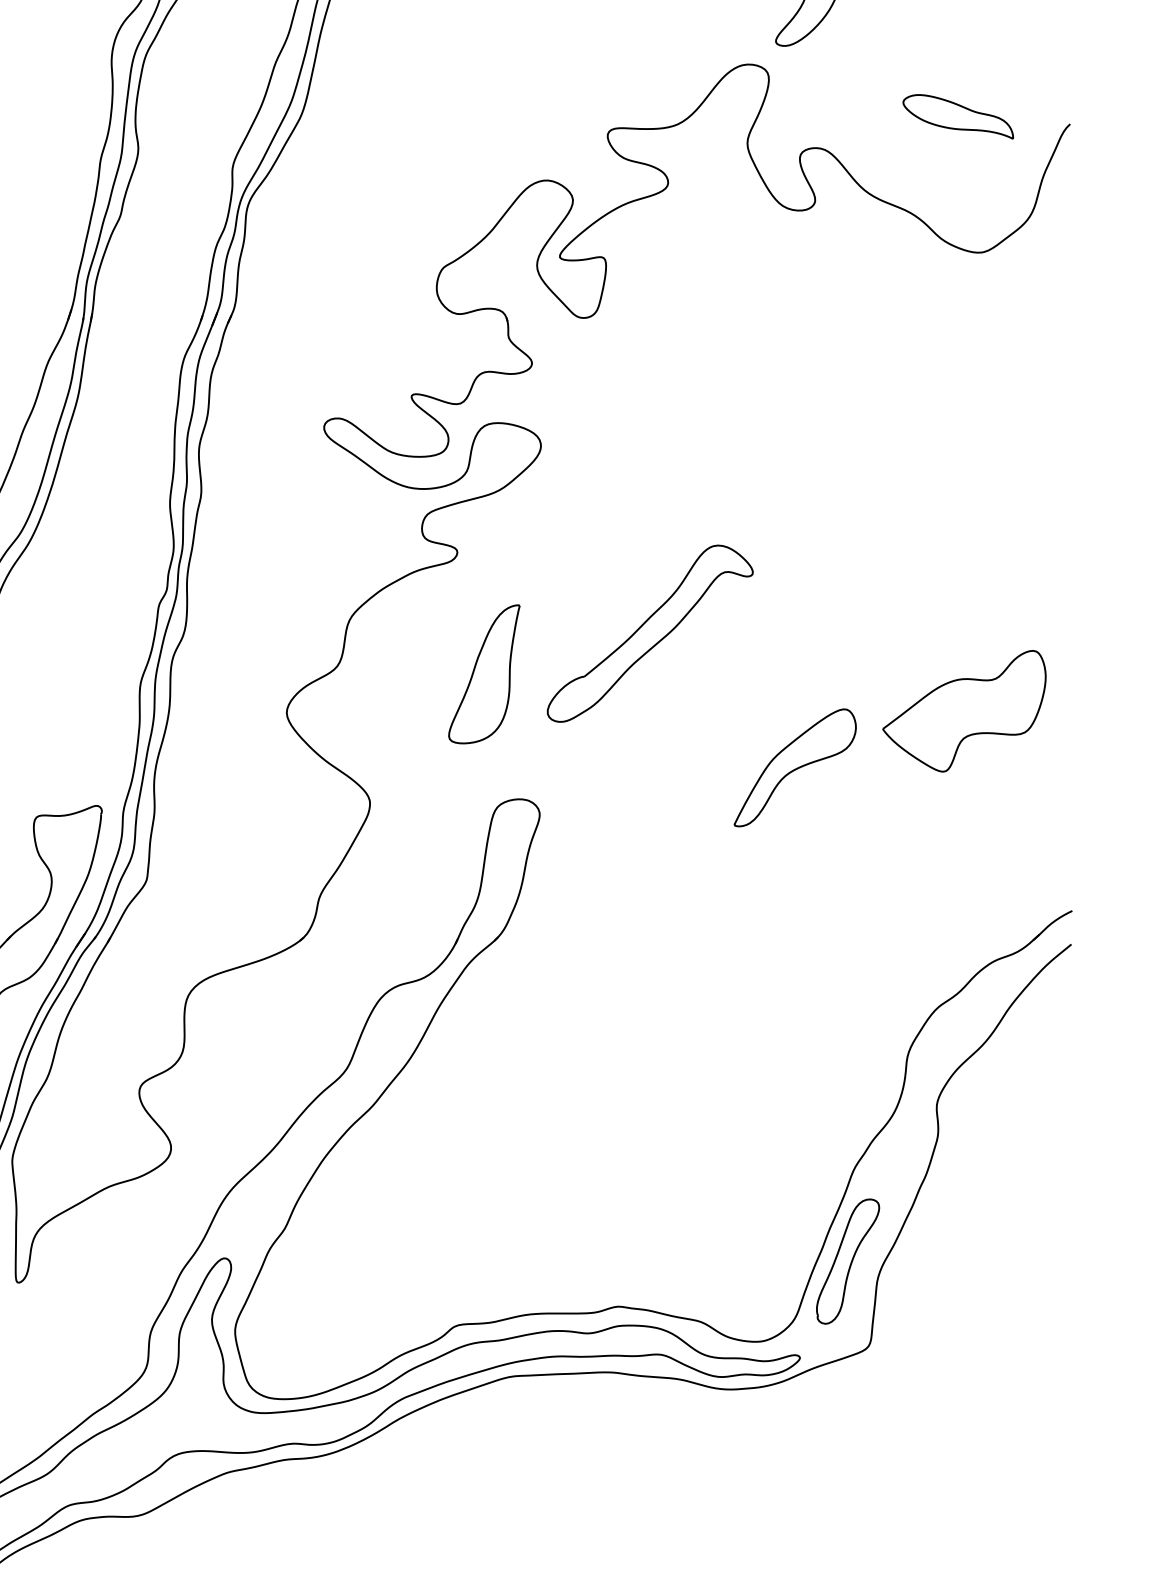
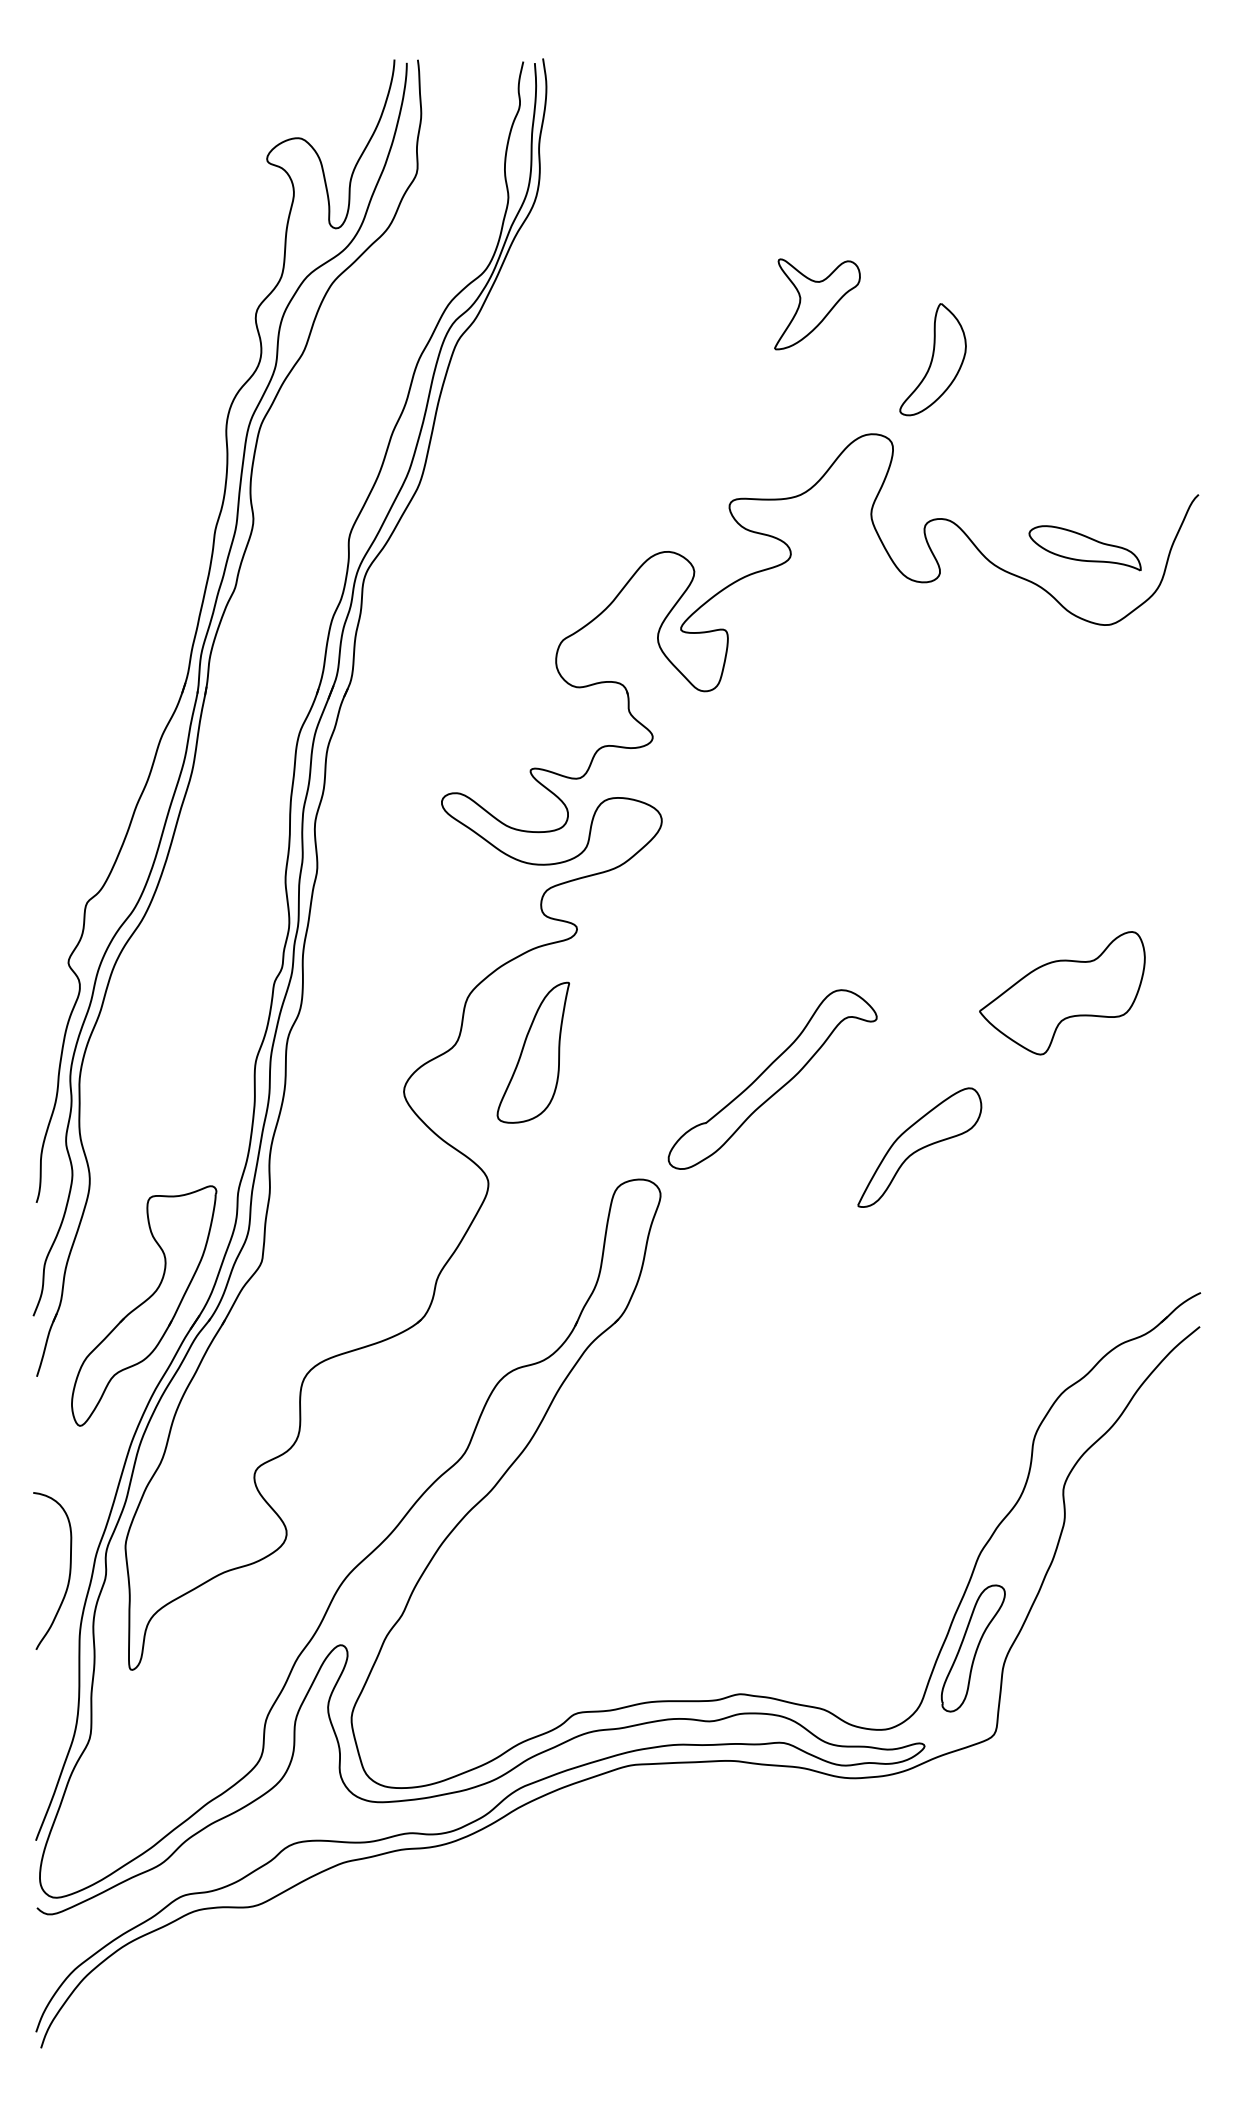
part: (957, 117) -> (1084, 548), moved
part: (650, 633) -> (772, 1079), moved
part: (484, 674) -> (533, 1052), moved
part: (964, 711) -> (1062, 993), moved

